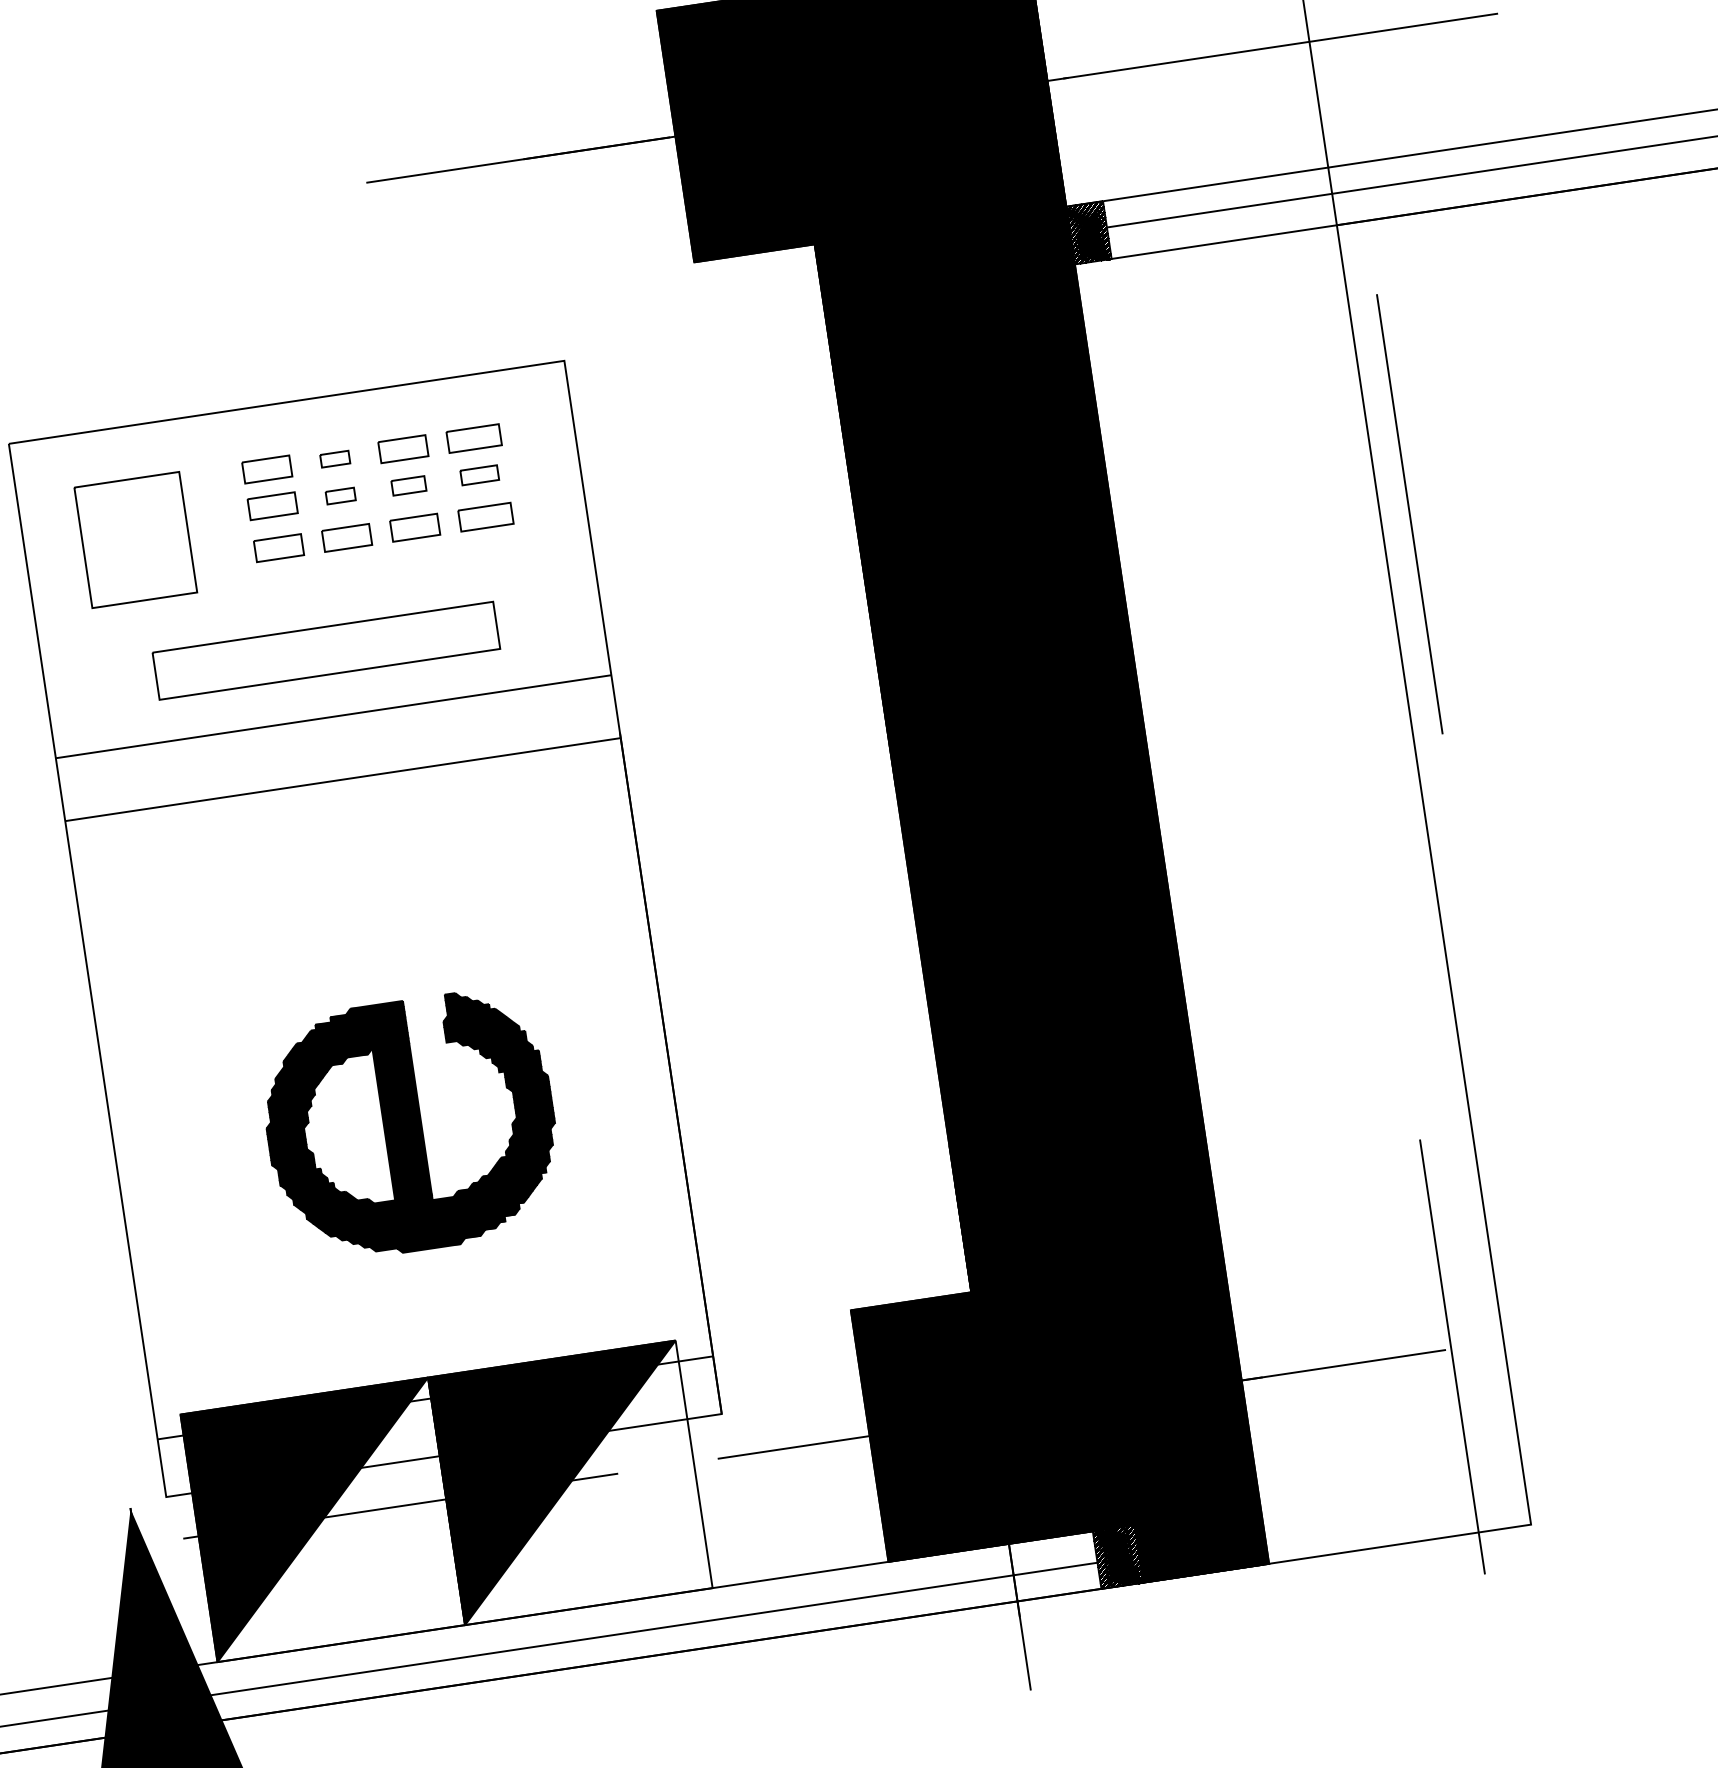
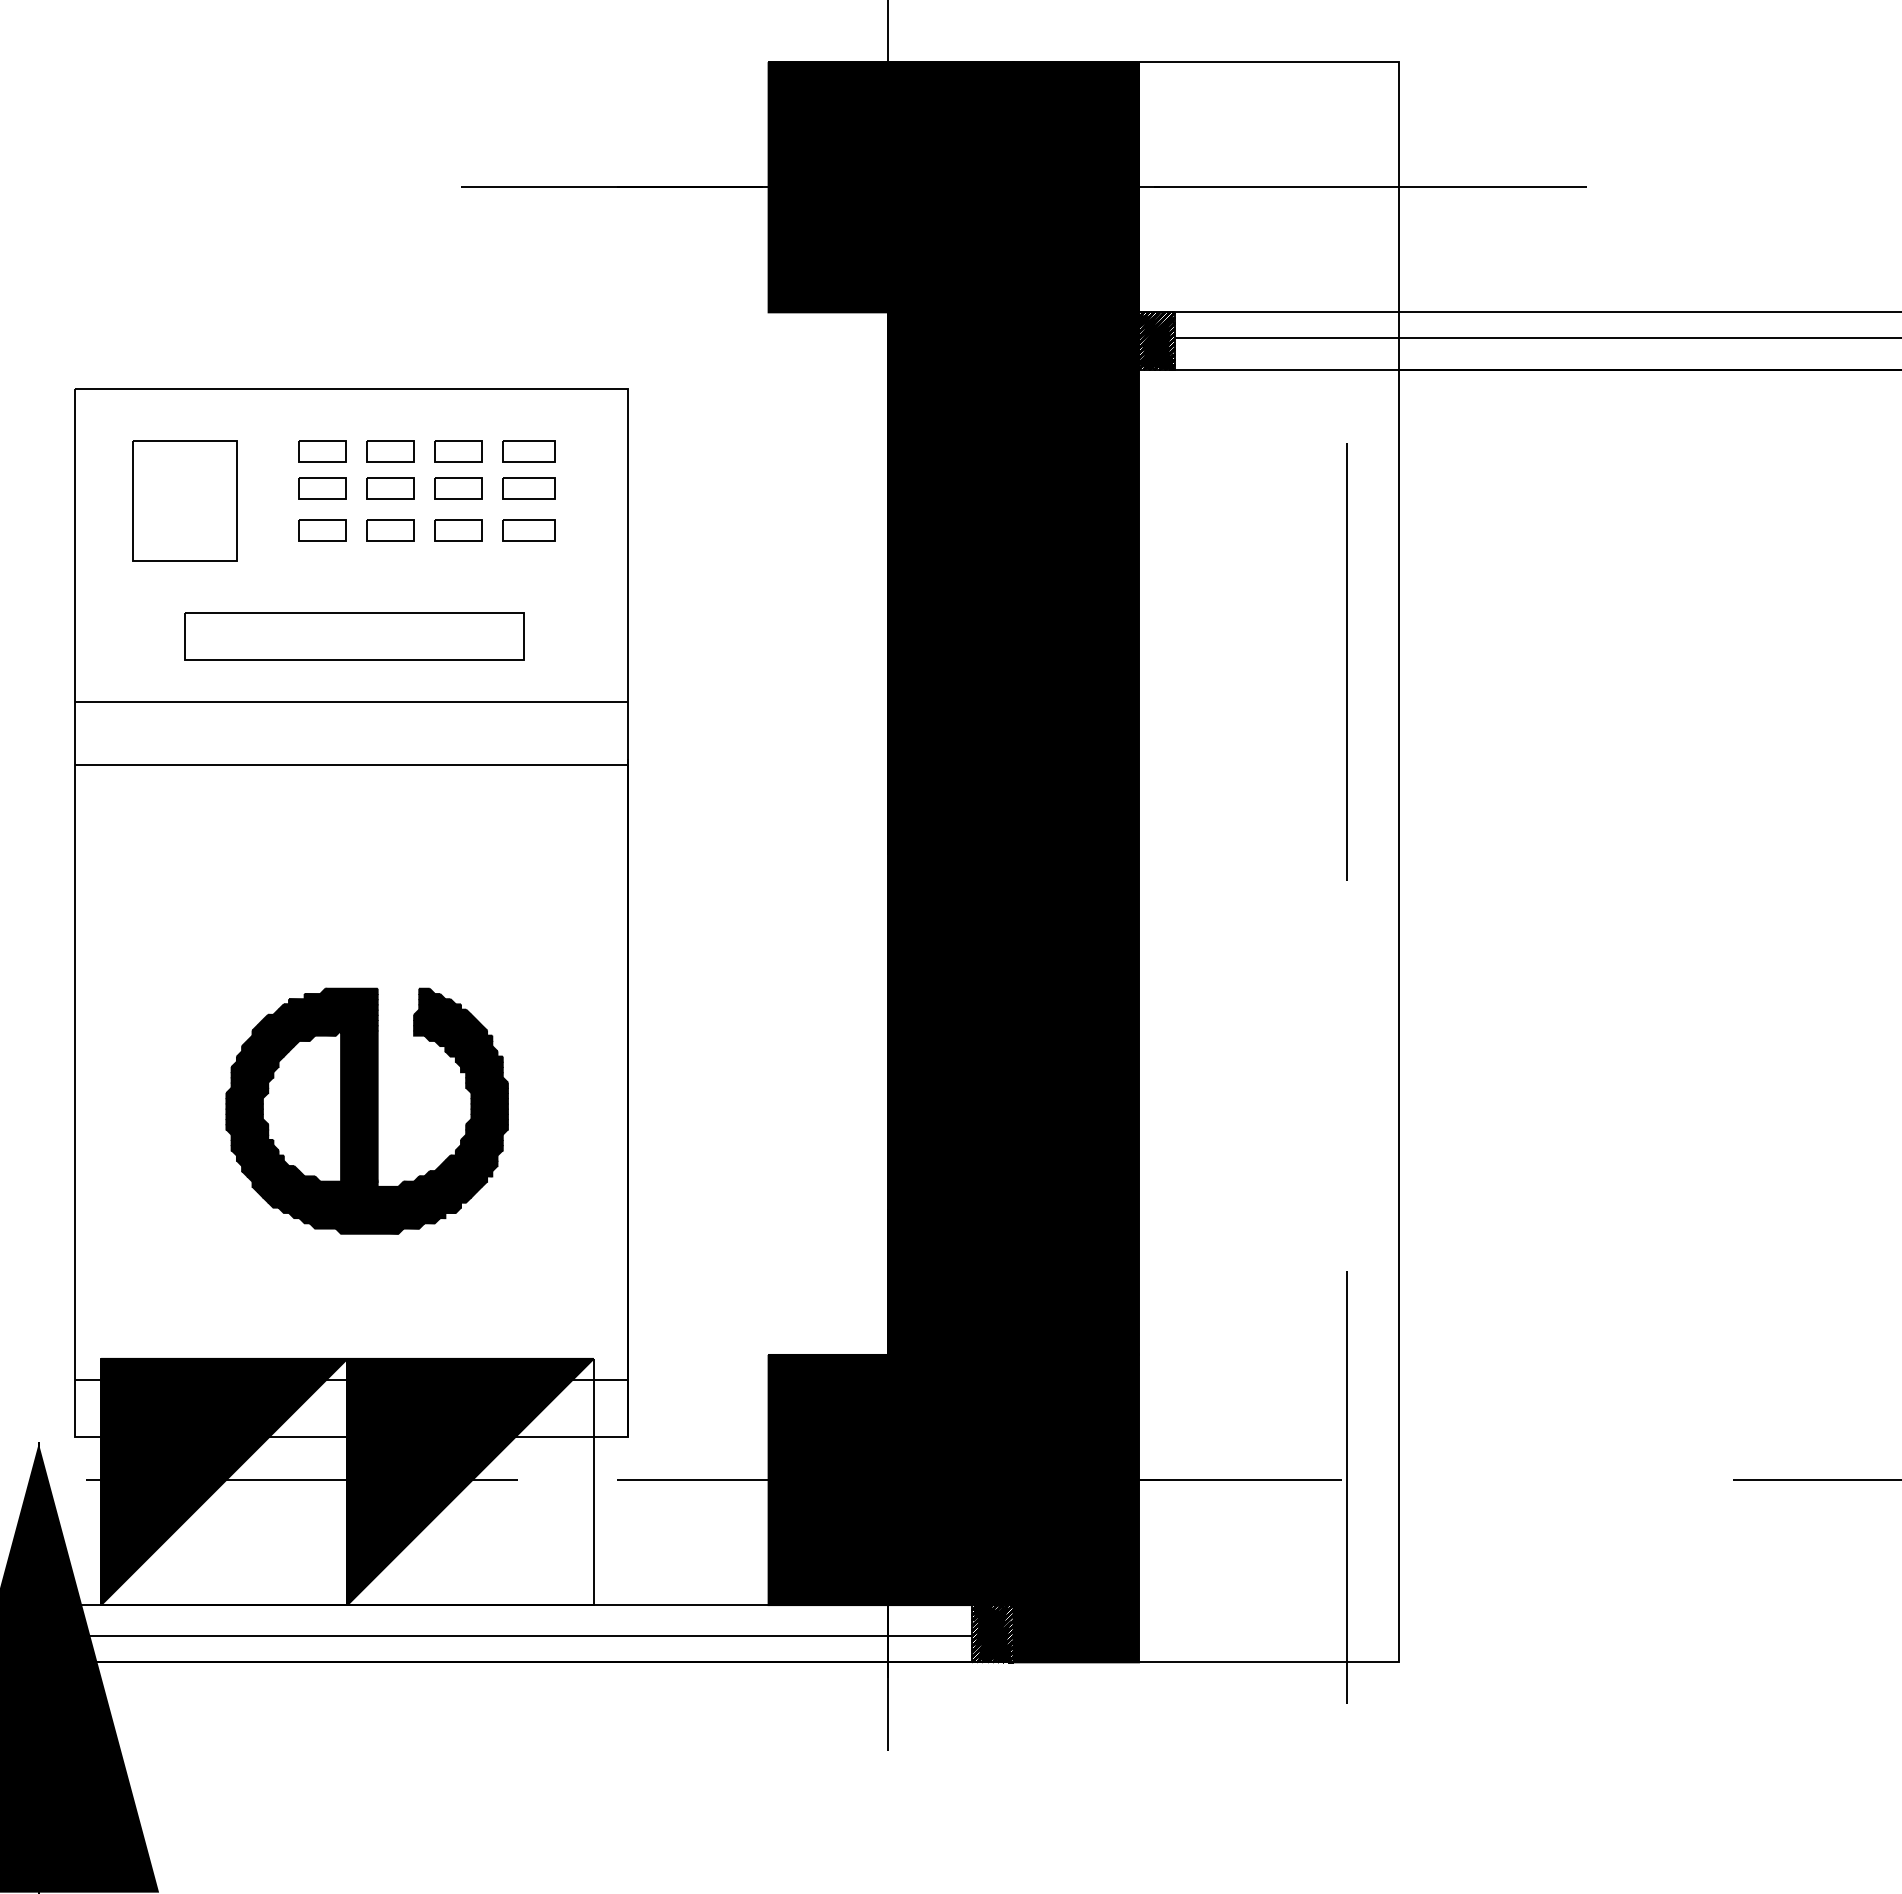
part: (335, 458) -> (390, 451), size x1.67
part: (479, 475) -> (528, 488), size x1.43
part: (409, 485) -> (458, 488), size x1.43
part: (340, 496) -> (390, 488), size x1.67
line: (1409, 514) -> (1346, 661), moved

